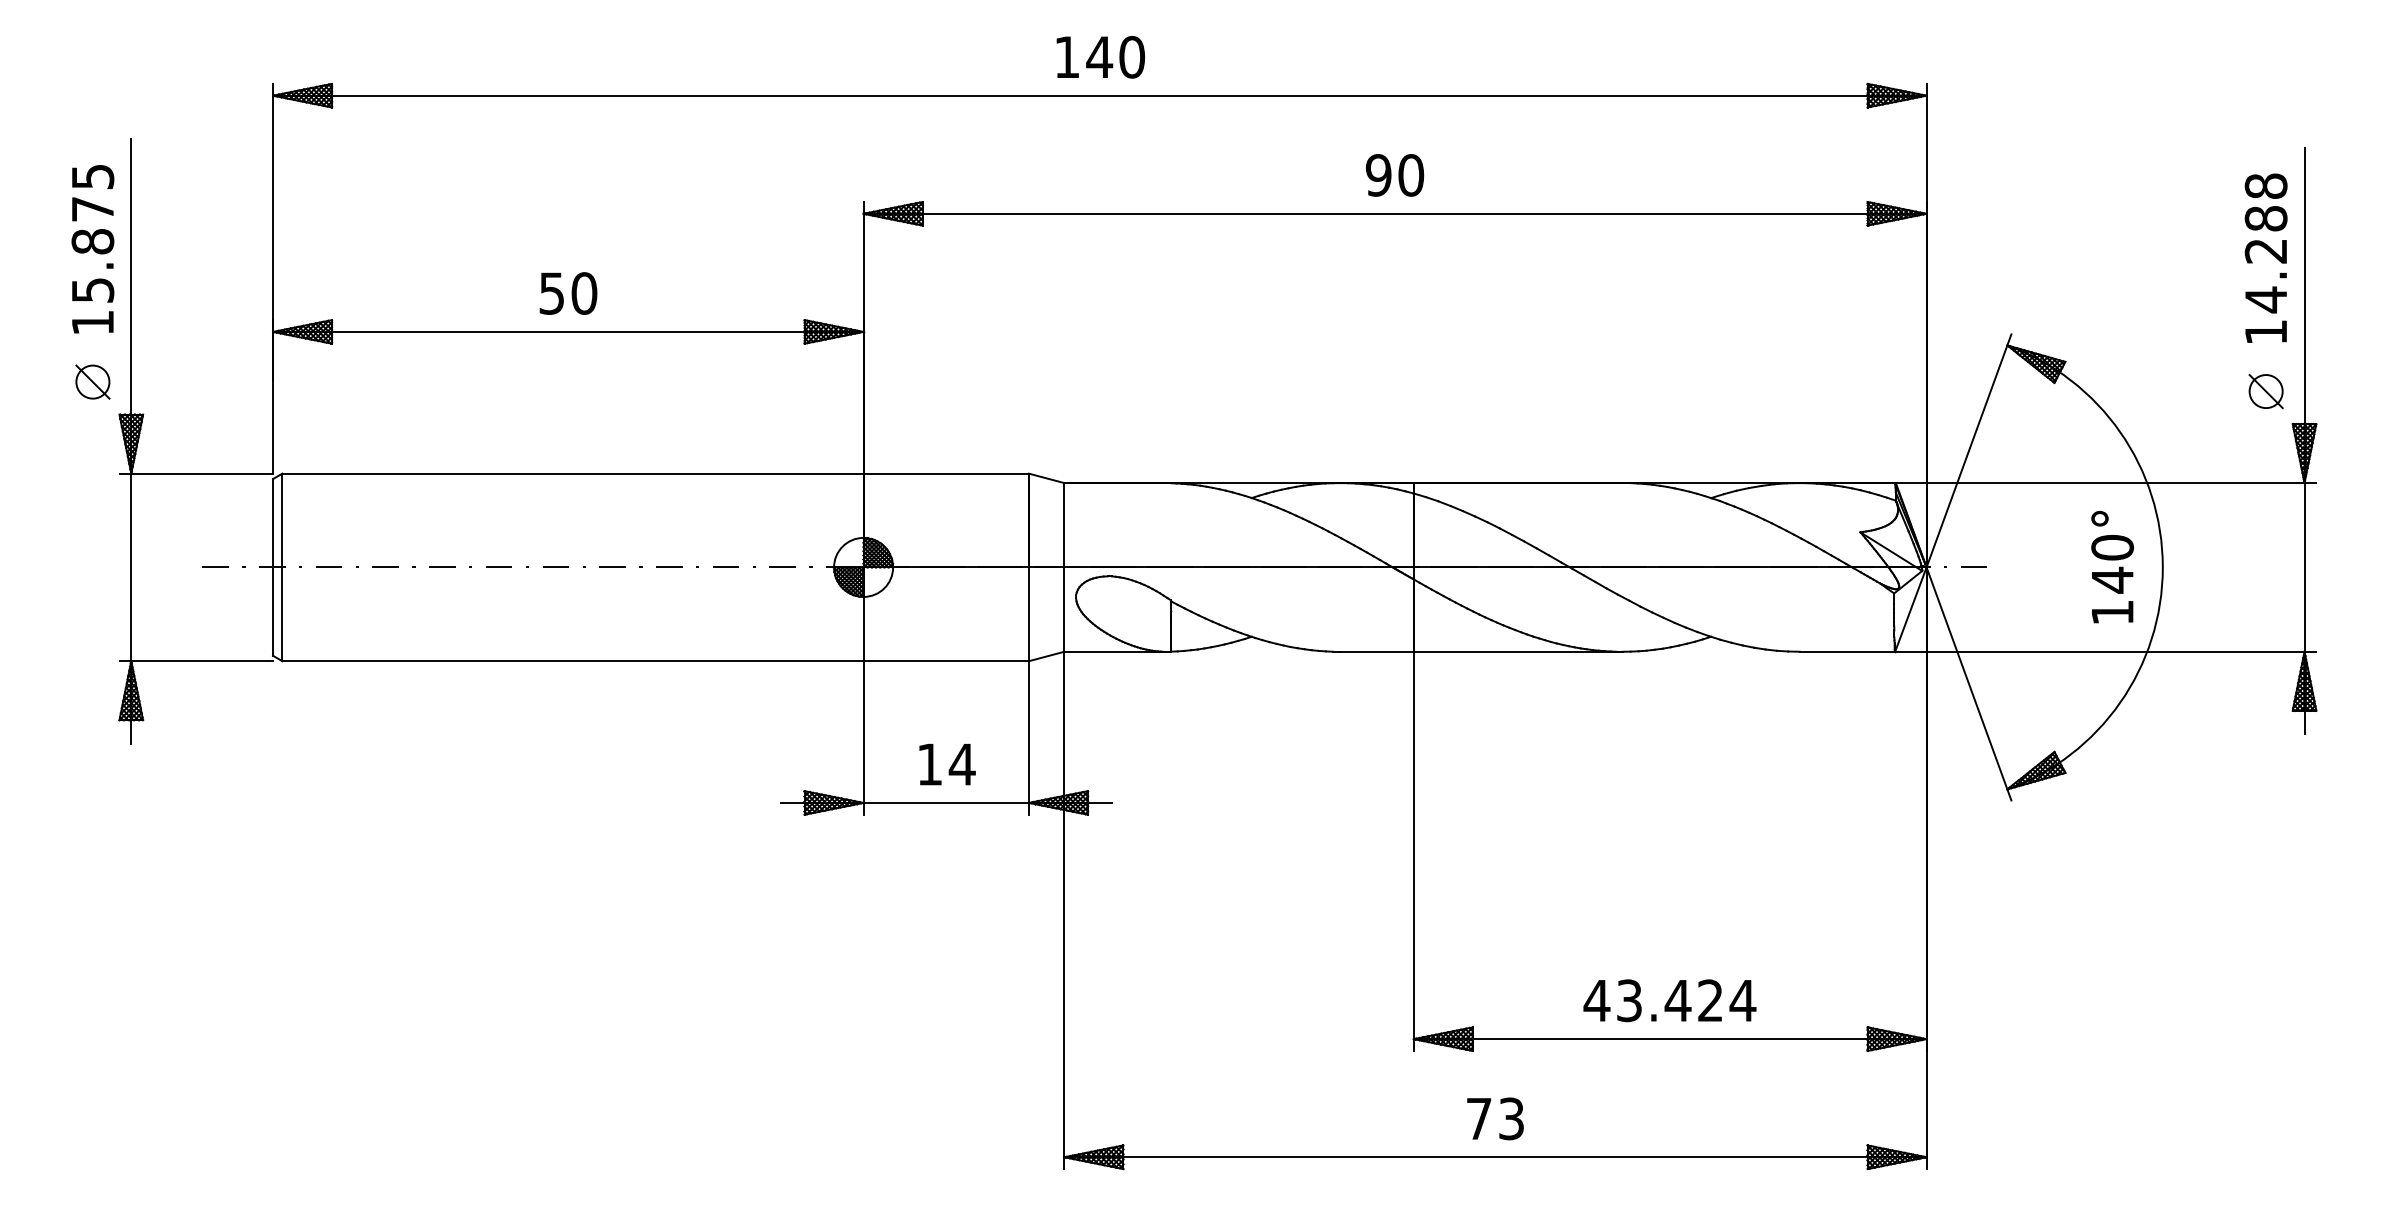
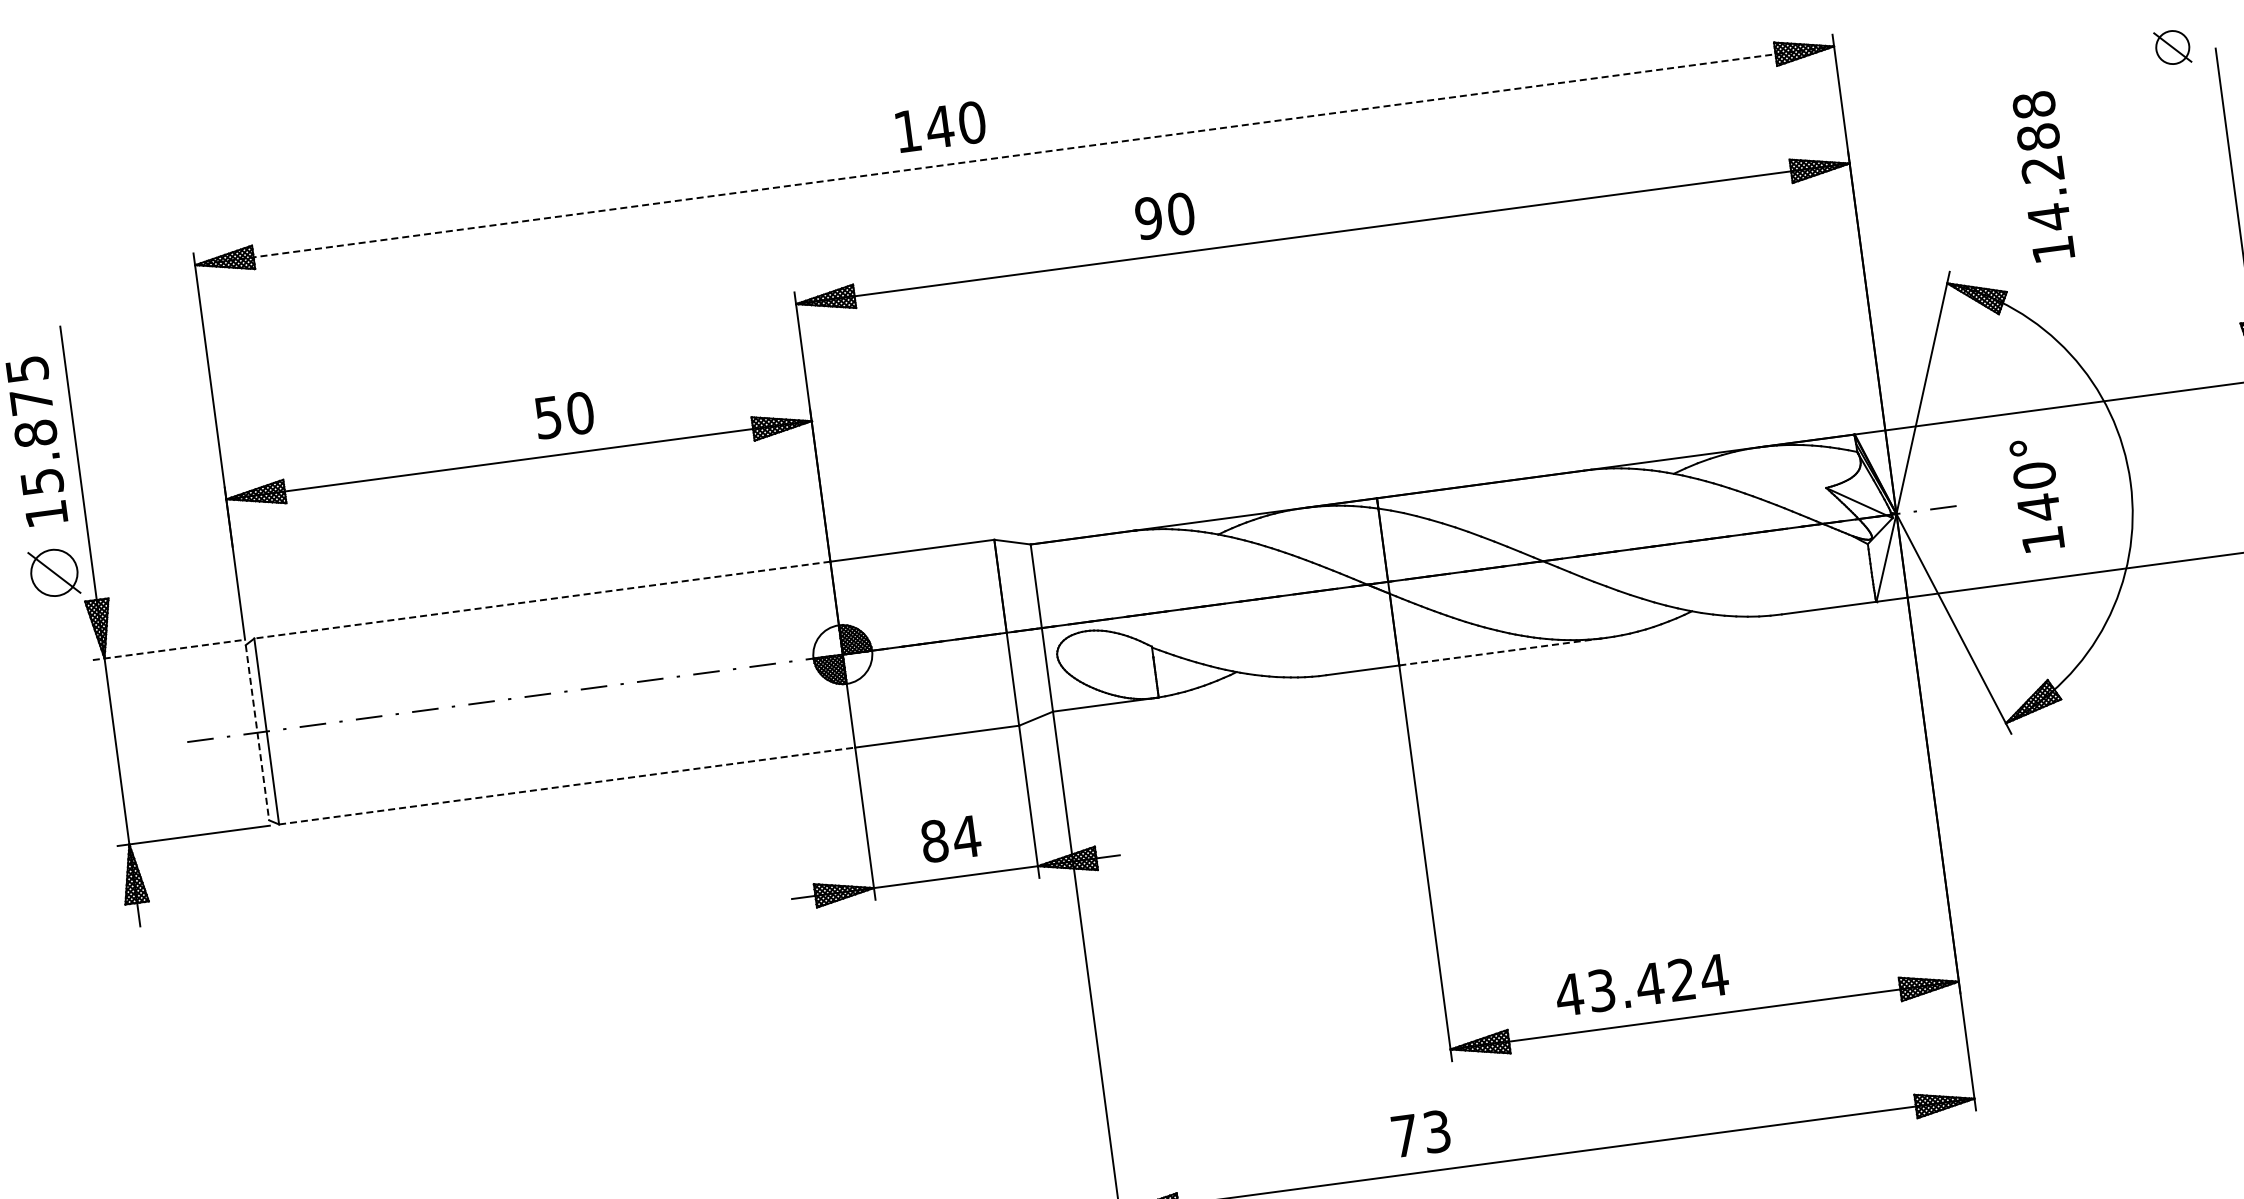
text: (1100, 57) -> (940, 127), moved
line: (1099, 95) -> (1014, 155), solid -> dashed
text: (1395, 175) -> (1165, 216), moved
text: (2265, 257) -> (2042, 175), moved
text: (568, 293) -> (564, 415), moved
part: (92, 381) -> (53, 572), size x1.4
part: (2265, 391) -> (2172, 47), moved
line: (196, 473) -> (169, 649), solid -> dashed
line: (572, 473) -> (541, 600), solid -> dashed
line: (273, 567) -> (257, 732), solid -> dashed
text: (2112, 567) -> (2037, 495), moved
line: (1518, 651) -> (1503, 651), solid -> dashed
line: (572, 661) -> (566, 786), solid -> dashed
text: (929, 764) -> (934, 841), 14 -> 84
text: (1669, 1000) -> (1641, 984), moved
text: (1495, 1118) -> (1421, 1133), moved

